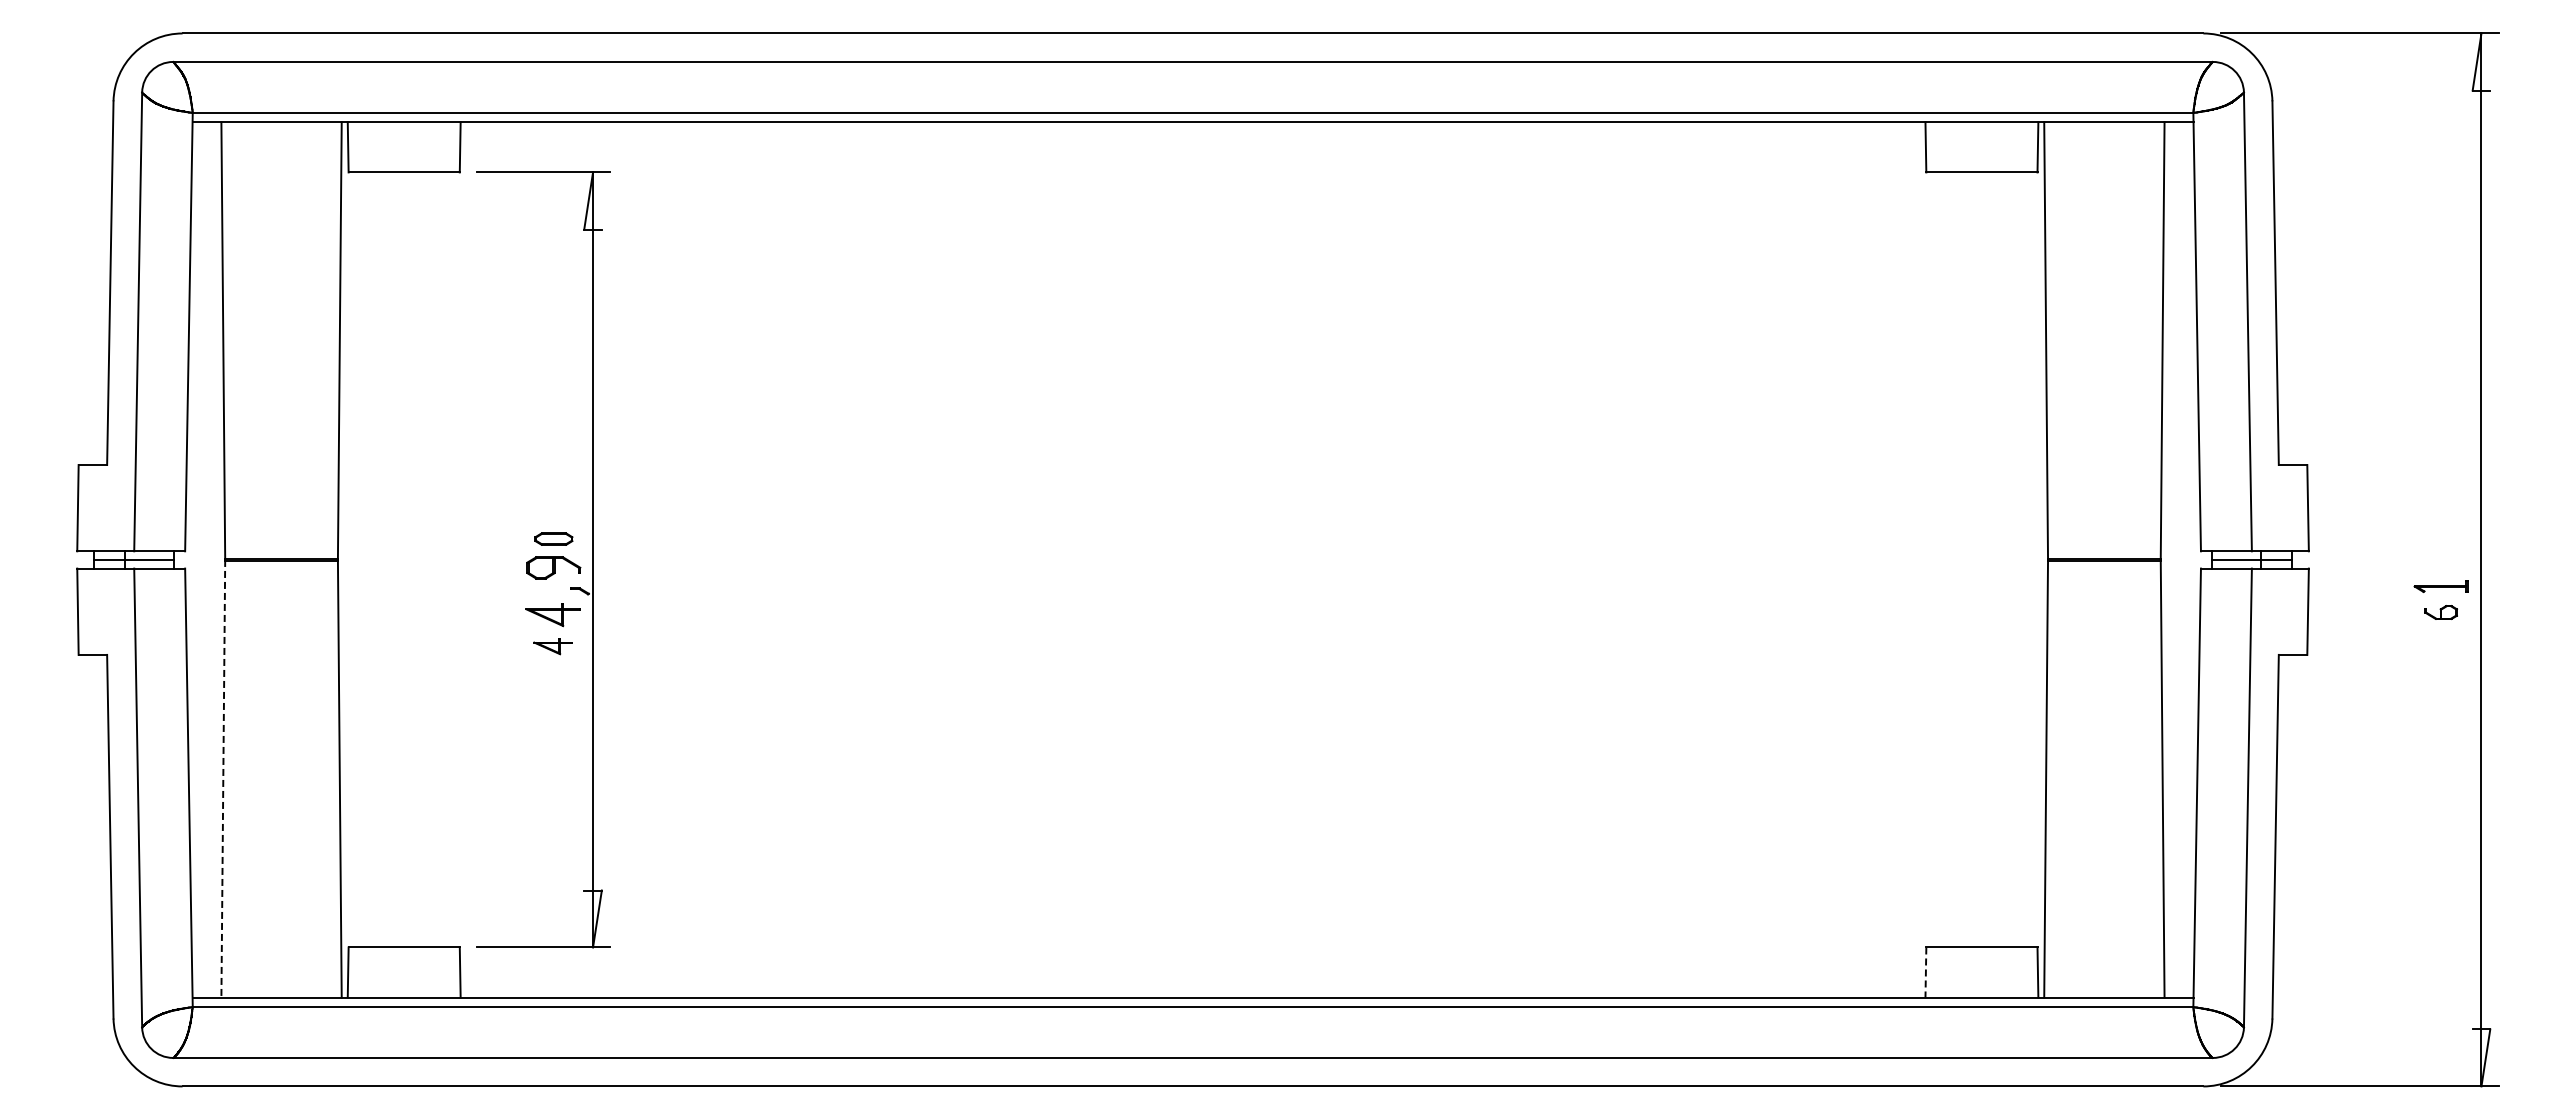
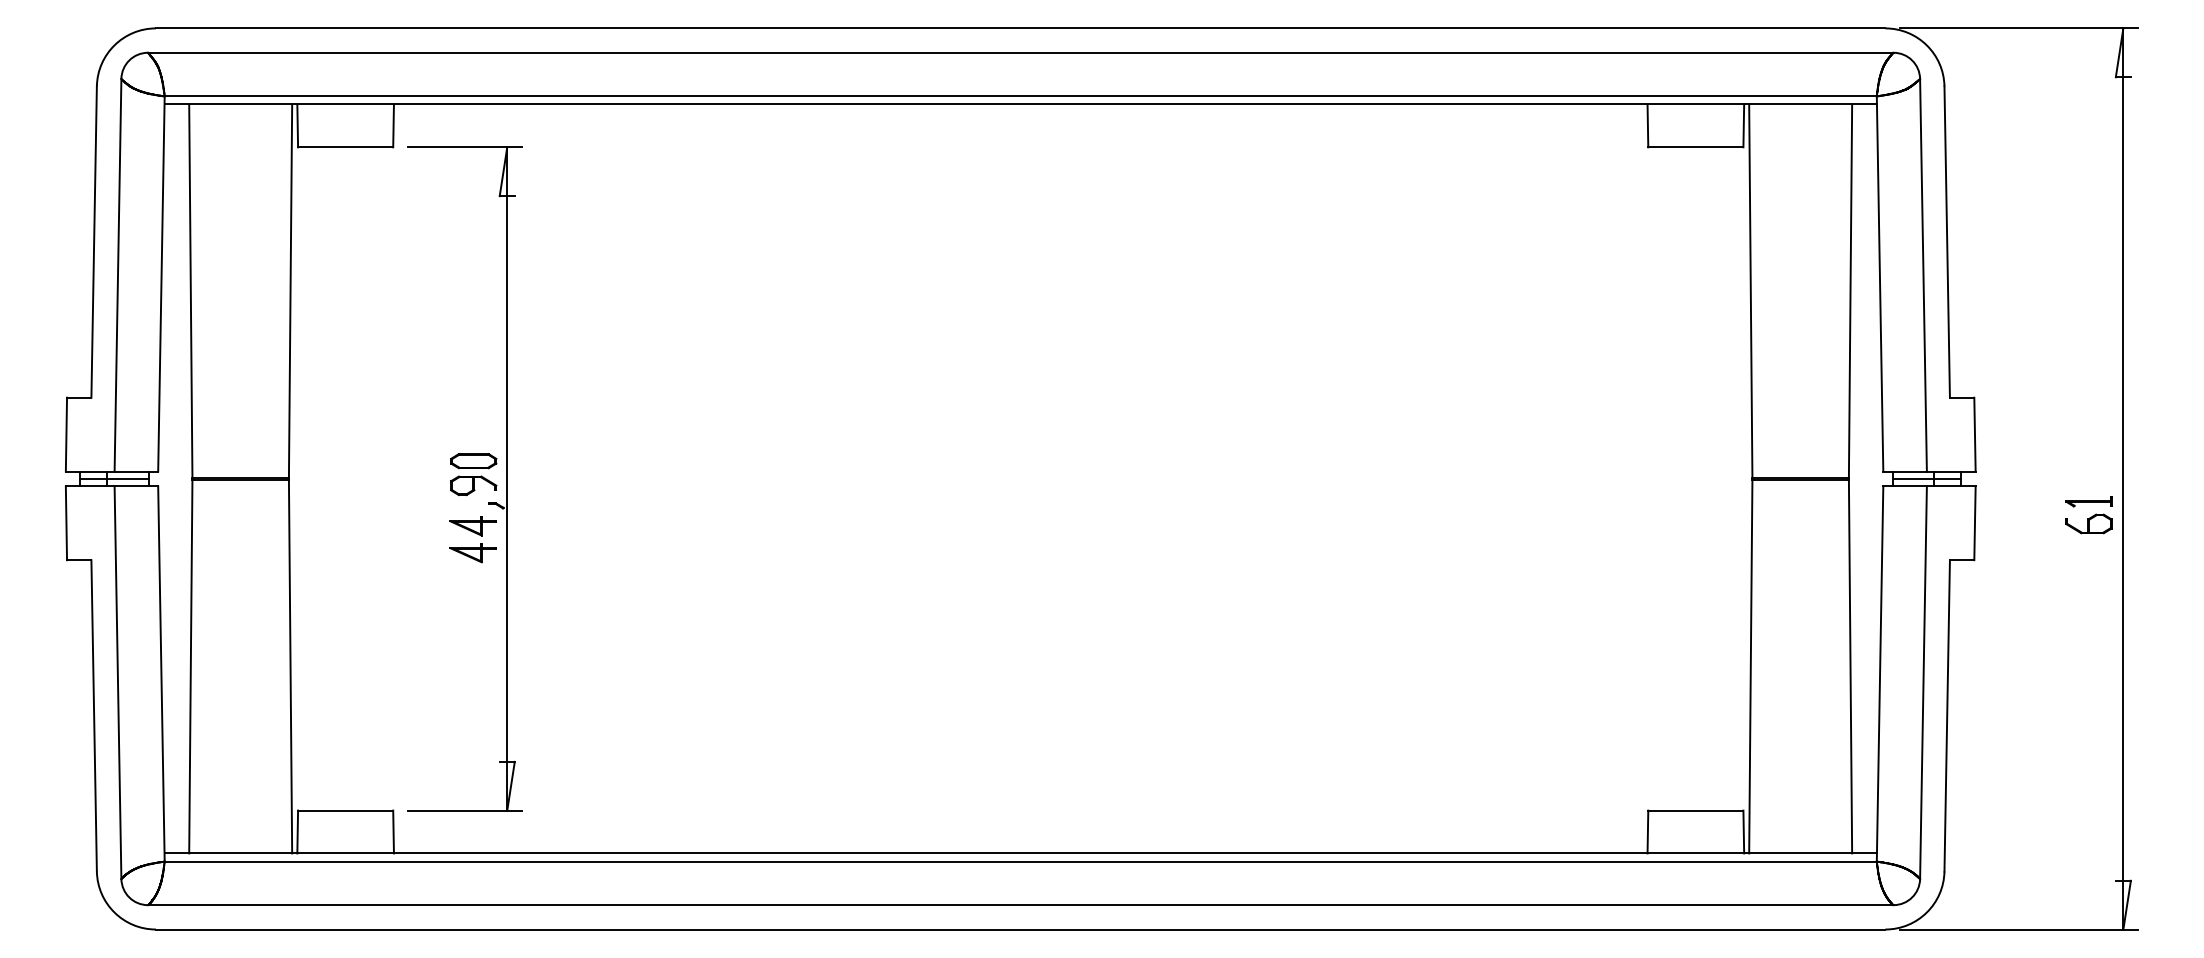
part: (553, 538) -> (473, 460), size x1.43
part: (2440, 612) -> (2088, 523), size x1.67
part: (552, 646) -> (472, 553), size x1.43
line: (223, 778) -> (191, 665), dashed -> solid
line: (1925, 973) -> (1647, 832), dashed -> solid

